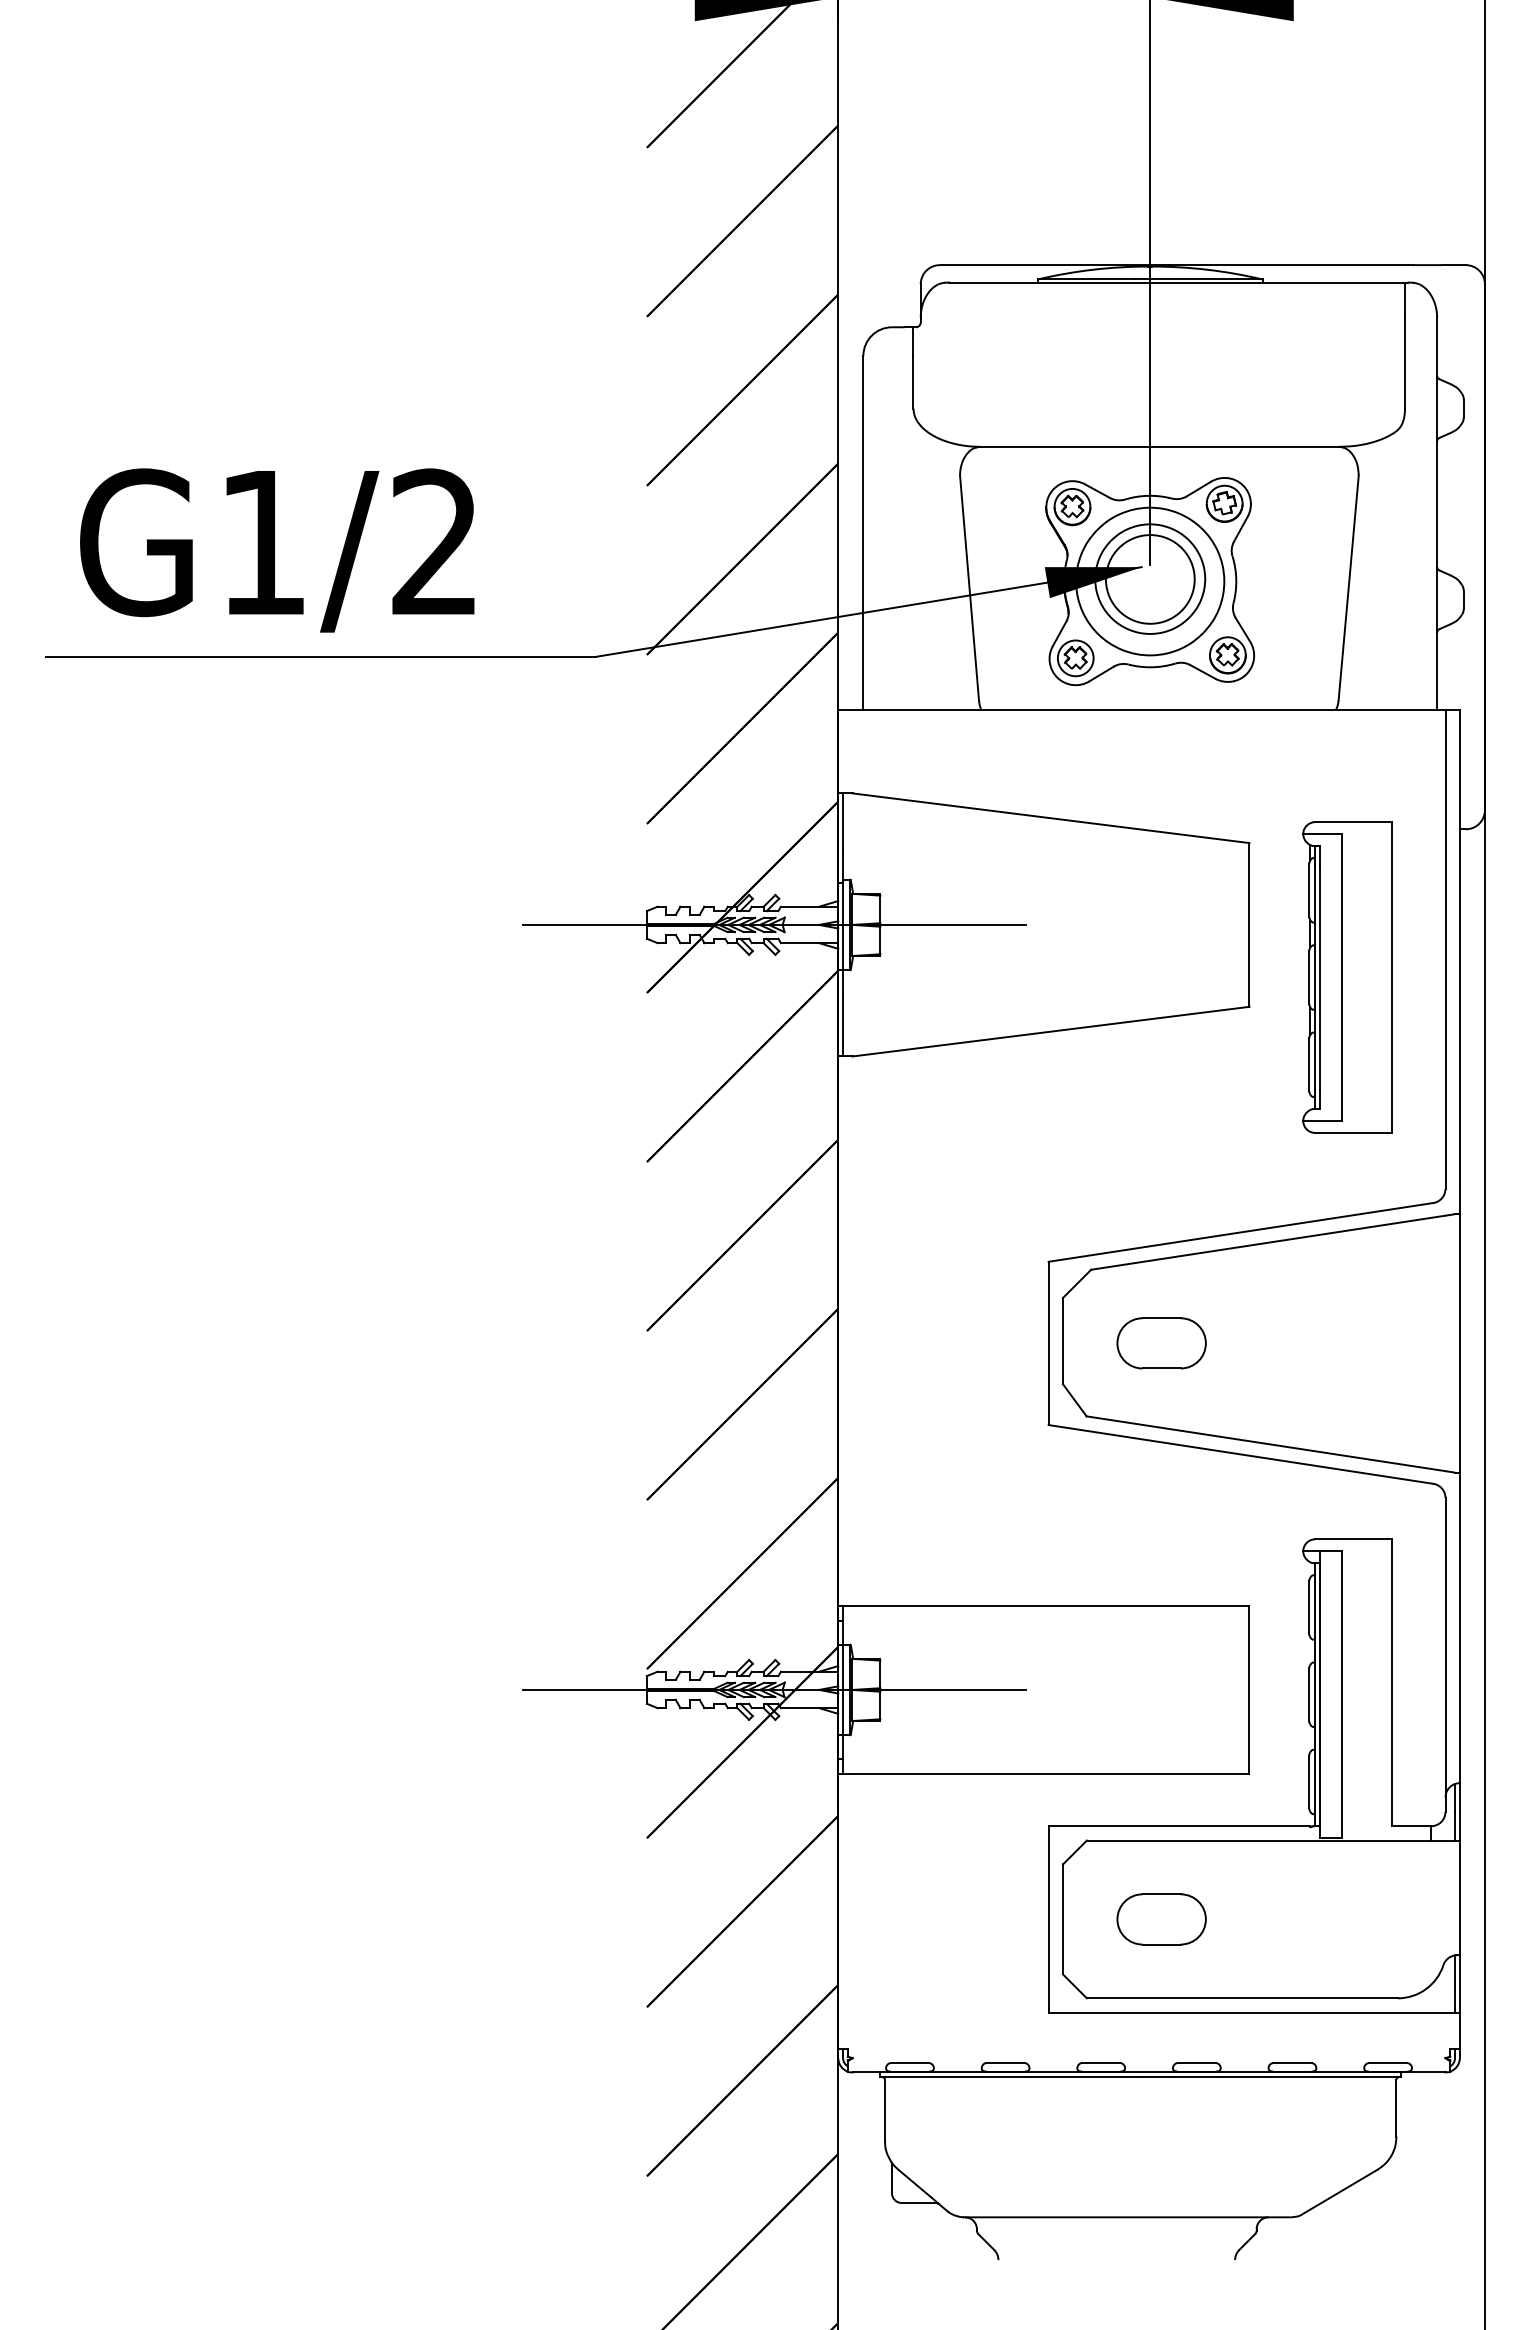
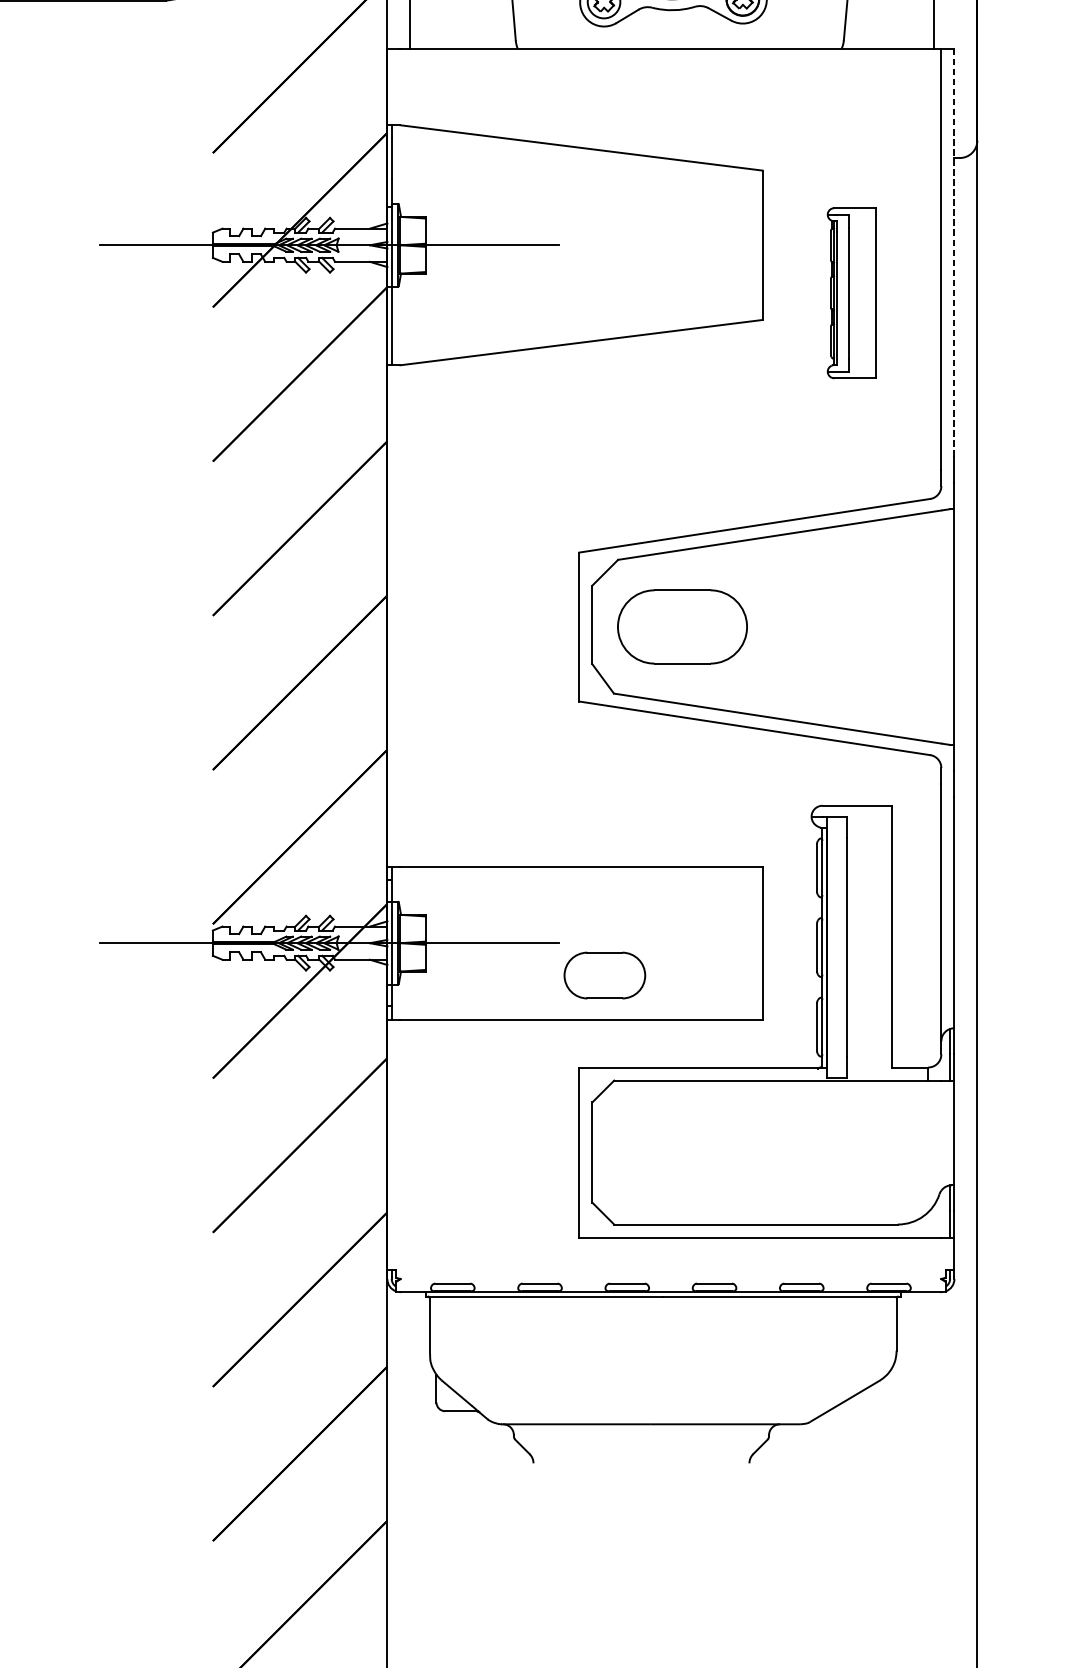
line: (1459, 932) -> (954, 252), solid -> dashed
part: (1347, 977) -> (851, 293), size x0.6
part: (1161, 1343) -> (682, 627), size x1.6
part: (1161, 1919) -> (604, 975), moved

